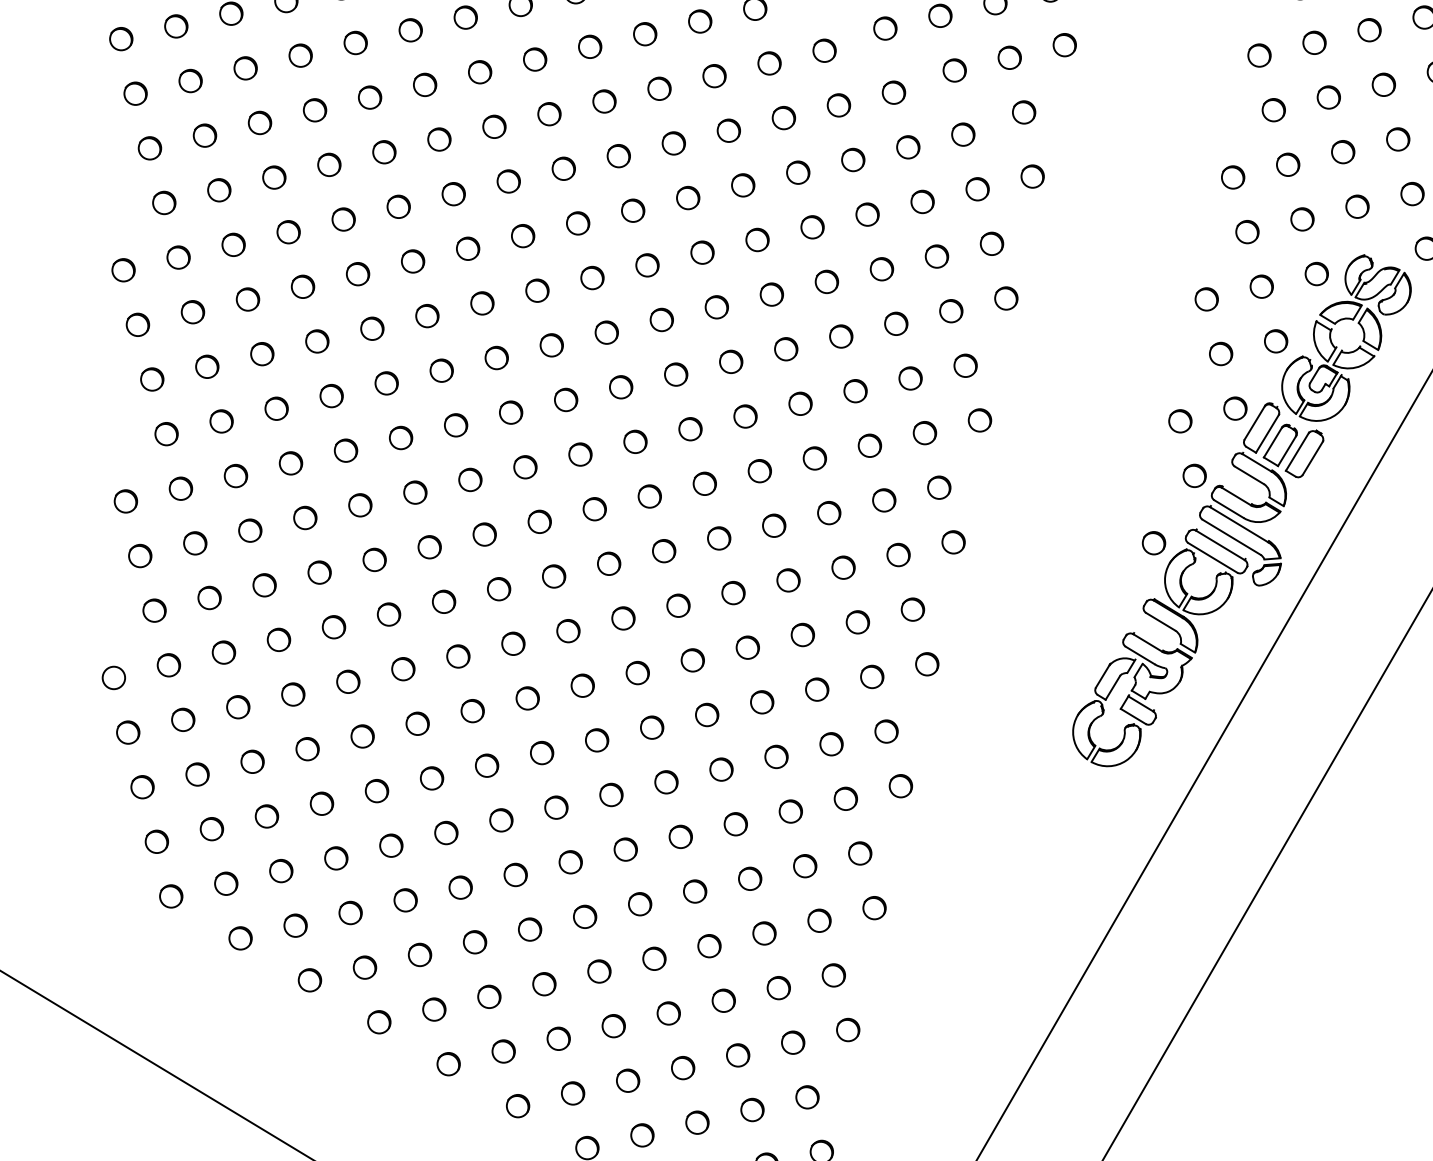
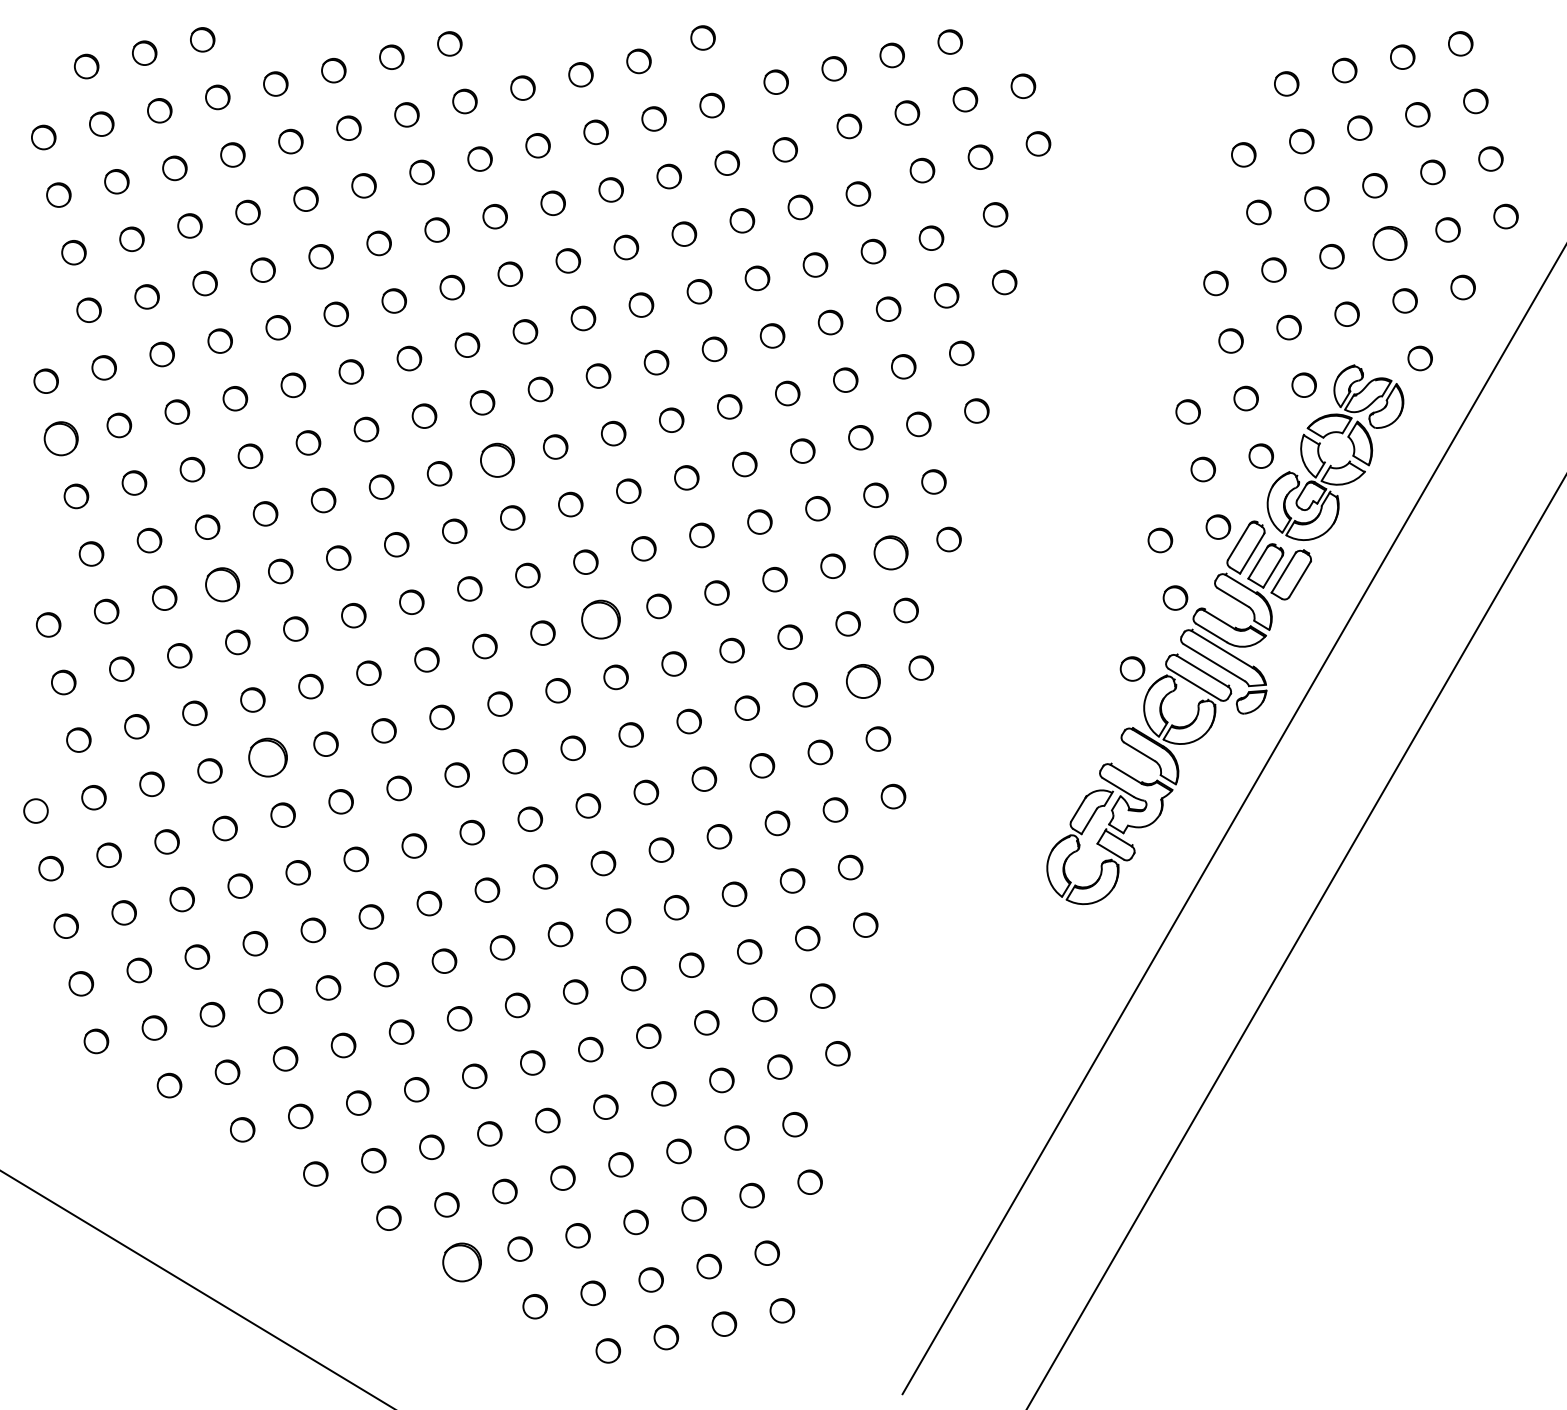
part: (1397, 138) -> (1389, 242), size x1.4
part: (138, 324) -> (61, 438), size x1.4
part: (551, 345) -> (497, 460), size x1.4
circle: (924, 432) -> (890, 552), size x1.4
part: (290, 463) -> (222, 584), size x1.4
circle: (649, 496) -> (600, 619), size x1.6
part: (897, 555) -> (862, 681), size x1.4
part: (333, 627) -> (267, 757), size x1.6
part: (517, 1106) -> (461, 1262), size x1.6

